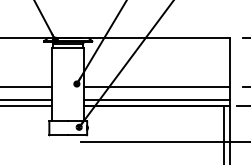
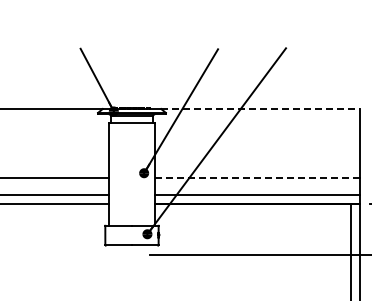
line: (160, 38) -> (261, 109), solid -> dashed
line: (157, 87) -> (257, 177), solid -> dashed

